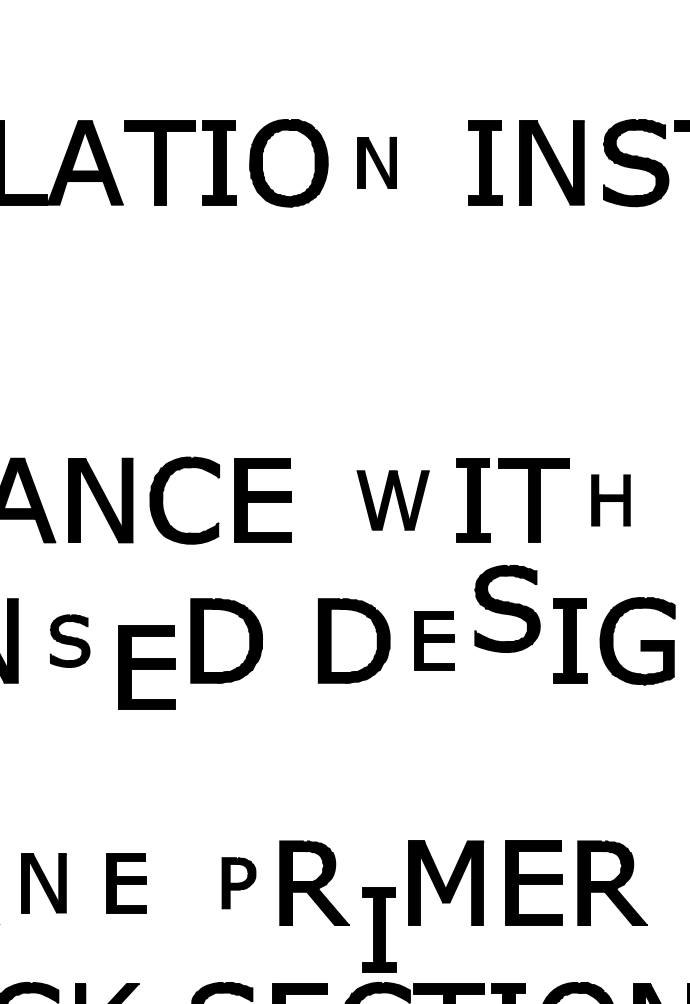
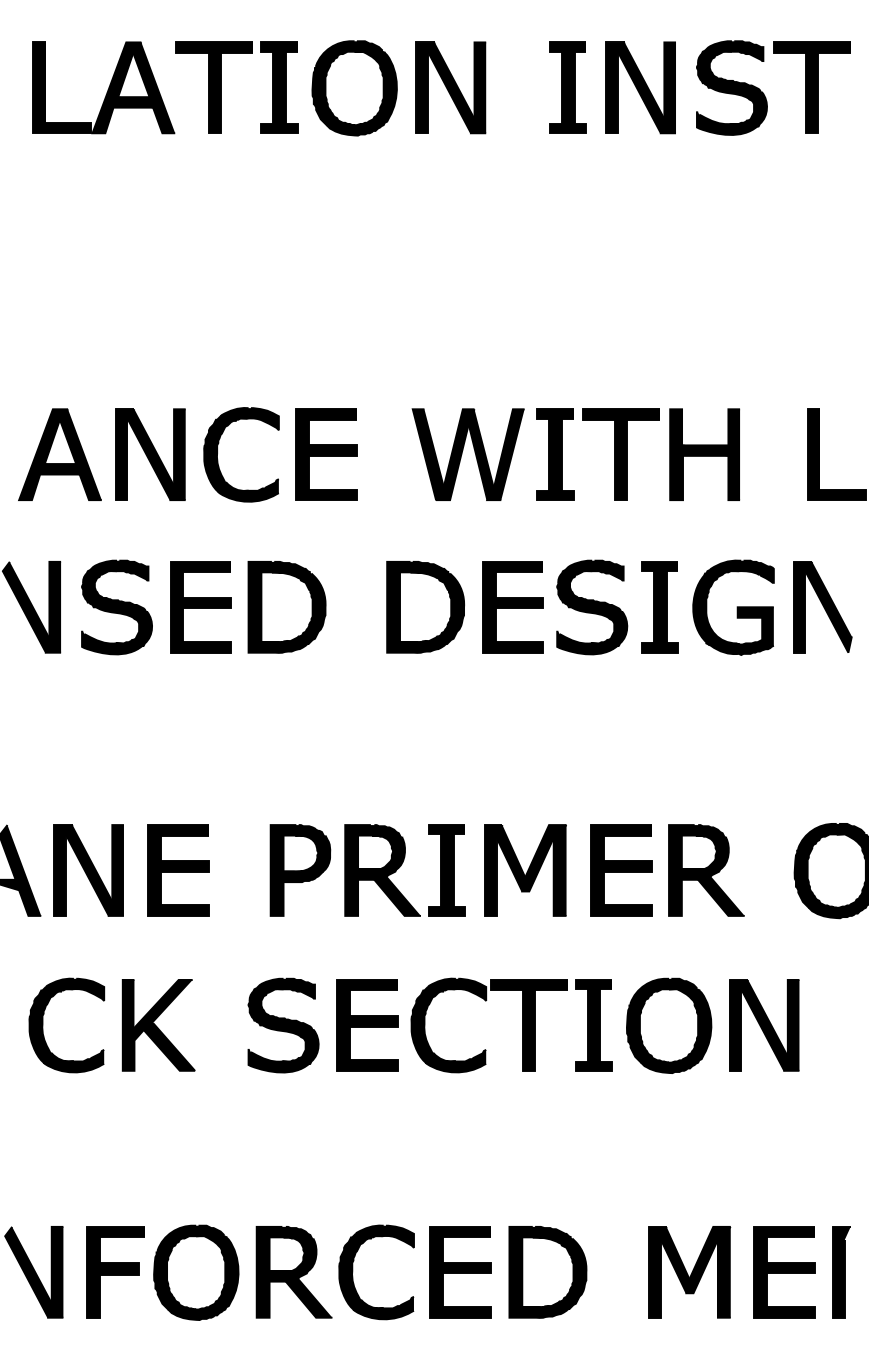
part: (377, 162) -> (450, 87), size x1.67
part: (392, 500) -> (467, 454), size x1.43
part: (610, 500) -> (704, 454), size x1.67
part: (507, 608) -> (592, 607), moved
part: (69, 641) -> (116, 607), size x1.67
part: (434, 641) -> (512, 607), size x1.43
part: (147, 667) -> (200, 607), moved
part: (43, 883) -> (88, 870), size x1.43
part: (126, 883) -> (178, 870), size x1.43
part: (239, 883) -> (300, 870), size x1.67
part: (378, 930) -> (446, 870), moved

